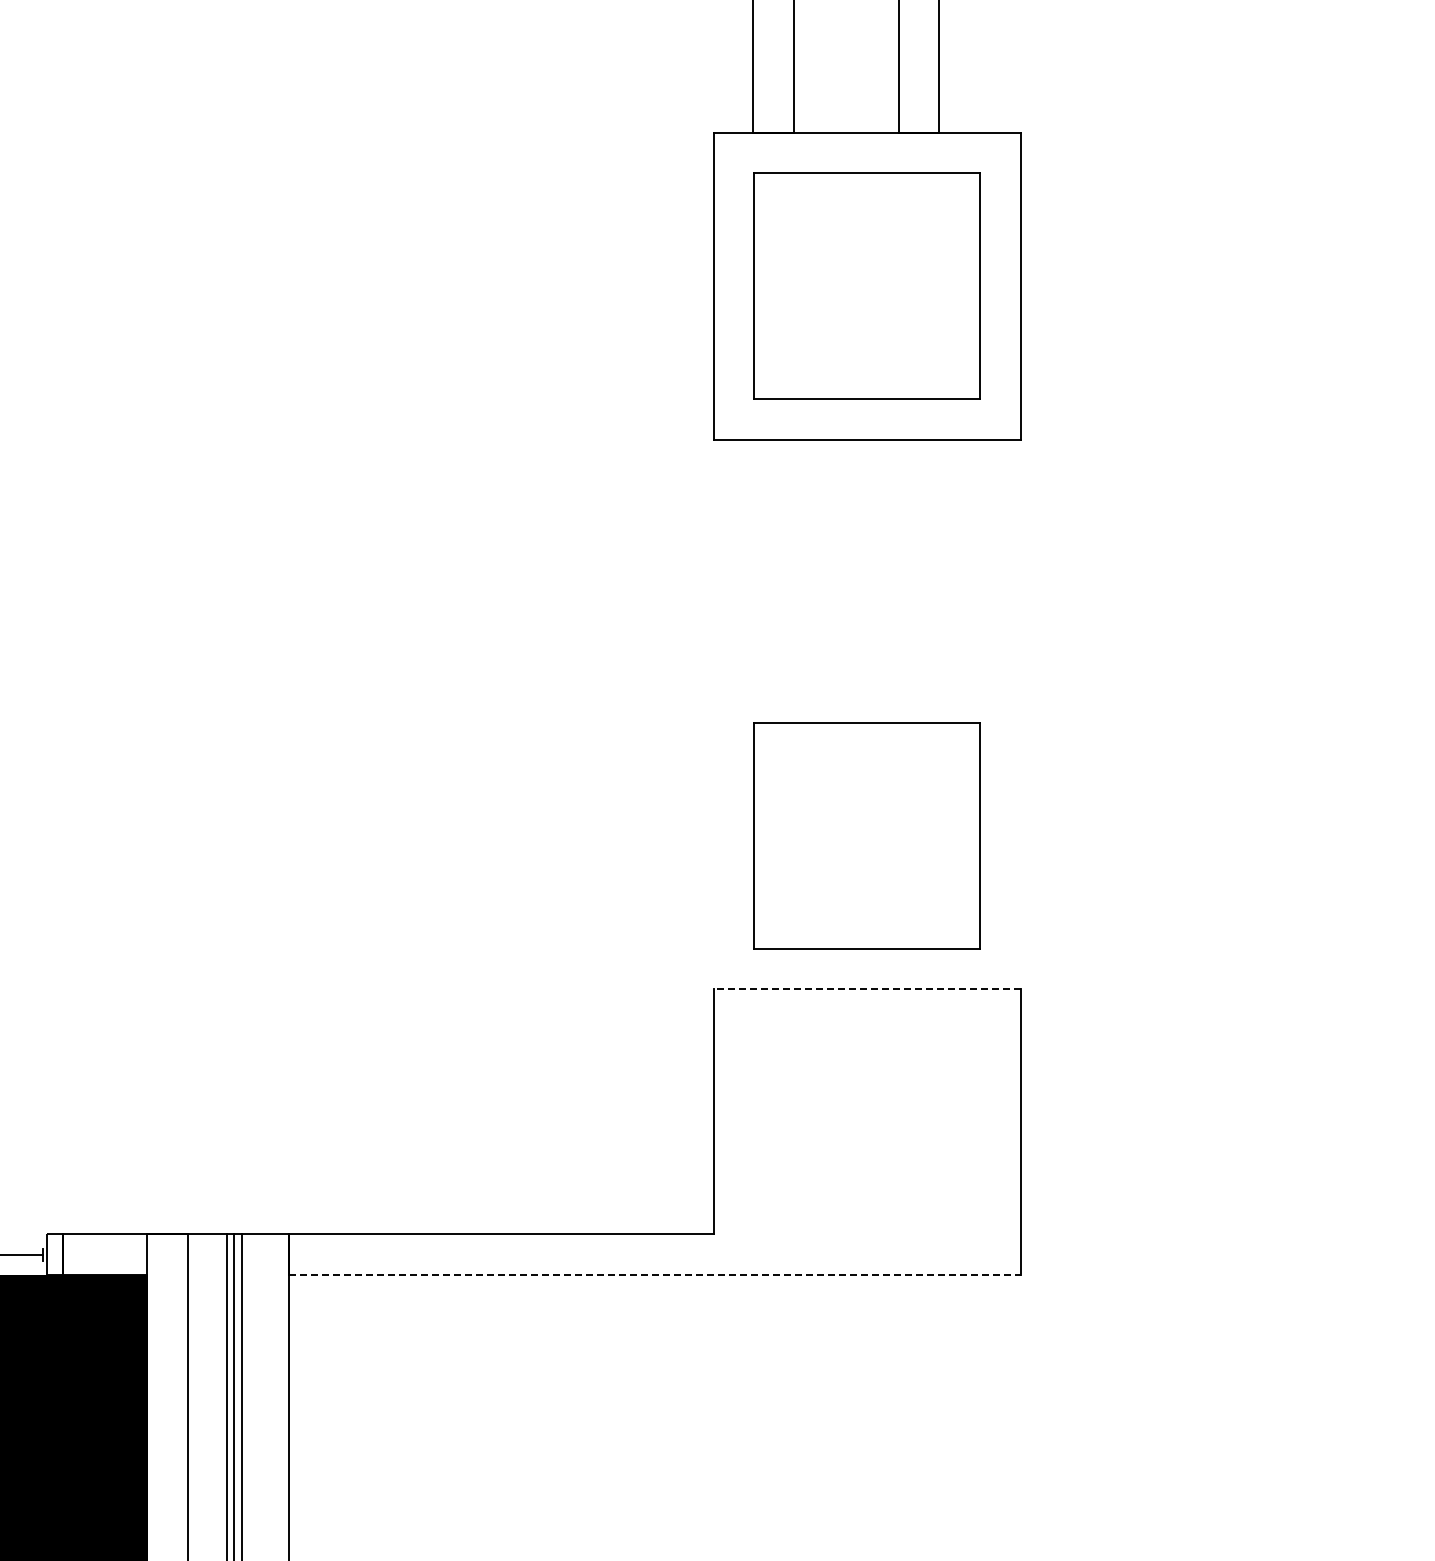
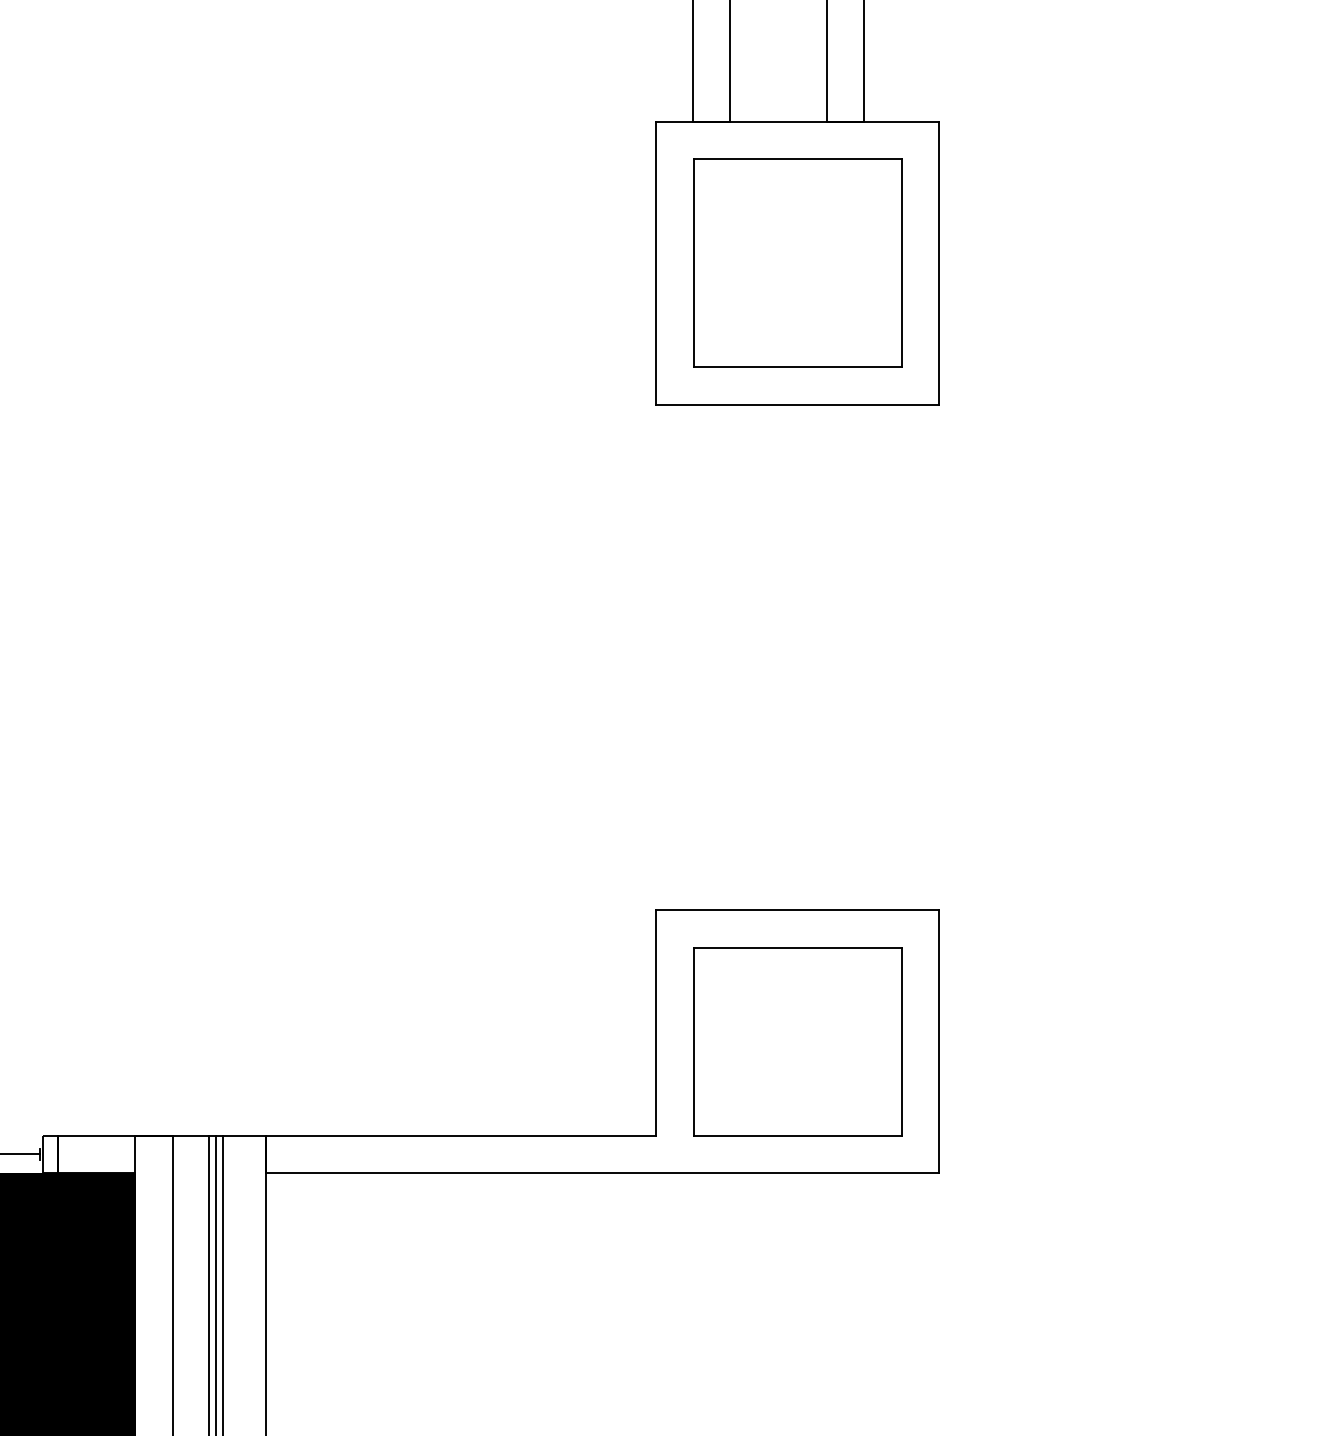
part: (866, 835) -> (797, 768), removed
line: (867, 989) -> (797, 910), dashed -> solid
part: (866, 1131) -> (797, 1040), added
line: (654, 1275) -> (602, 1173), dashed -> solid

